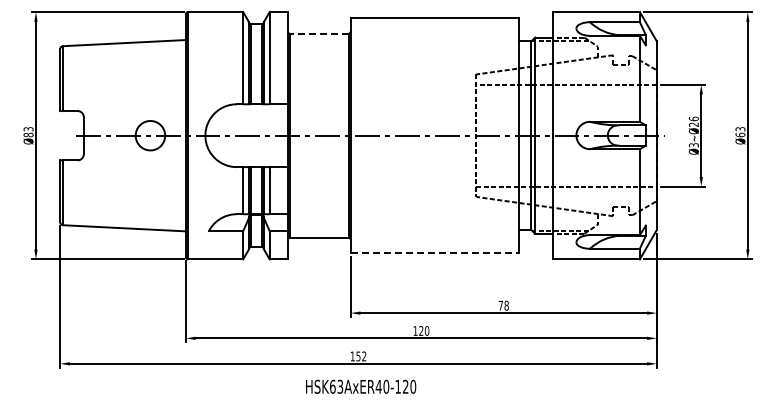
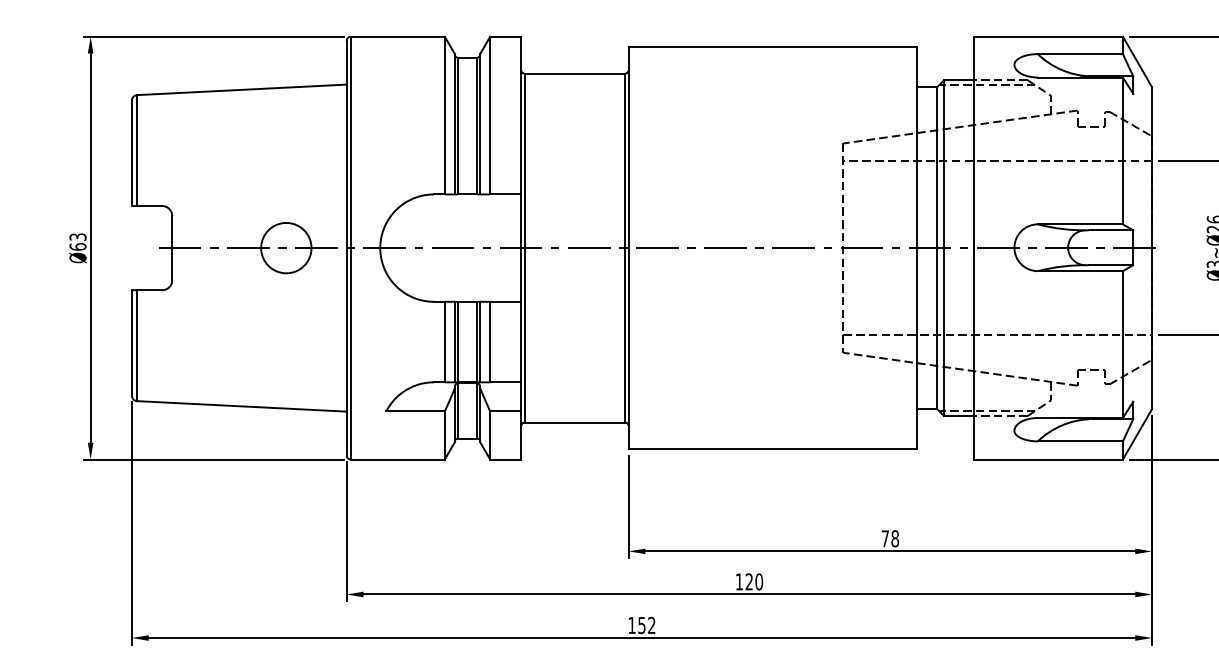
line: (318, 33) -> (573, 73), dashed -> solid
text: (28, 134) -> (77, 246), 83 -> 63
line: (435, 253) -> (773, 449), dashed -> solid

